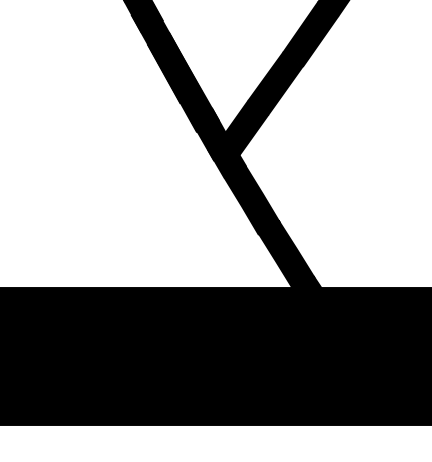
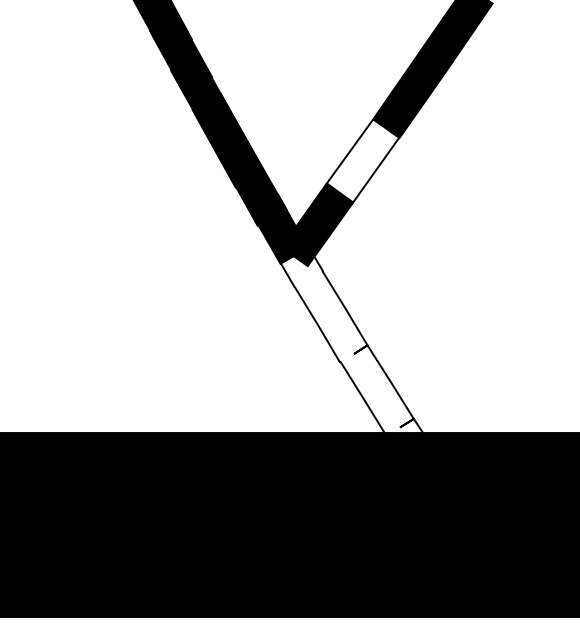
fill: (275, 82) -> (362, 160), removed
fill: (286, 254) -> (377, 388), removed

